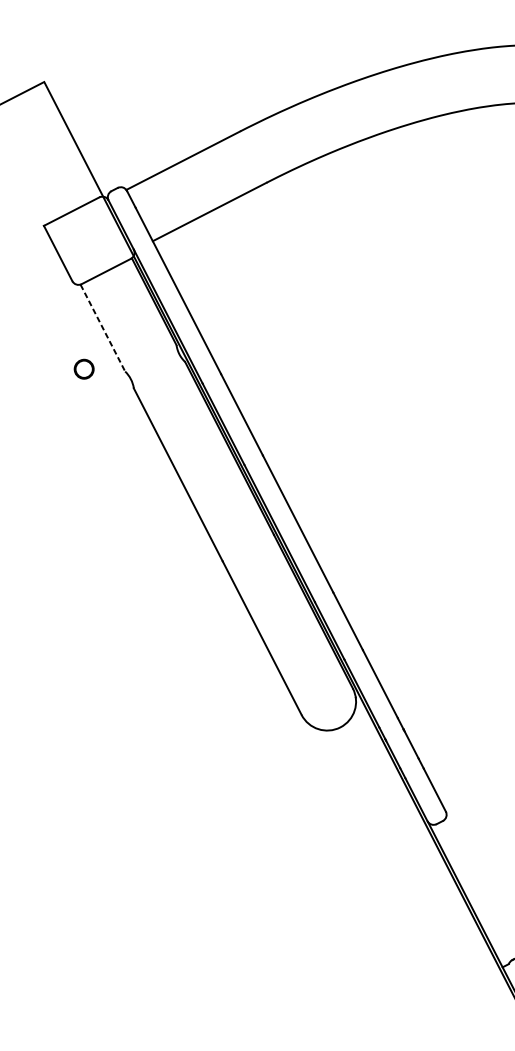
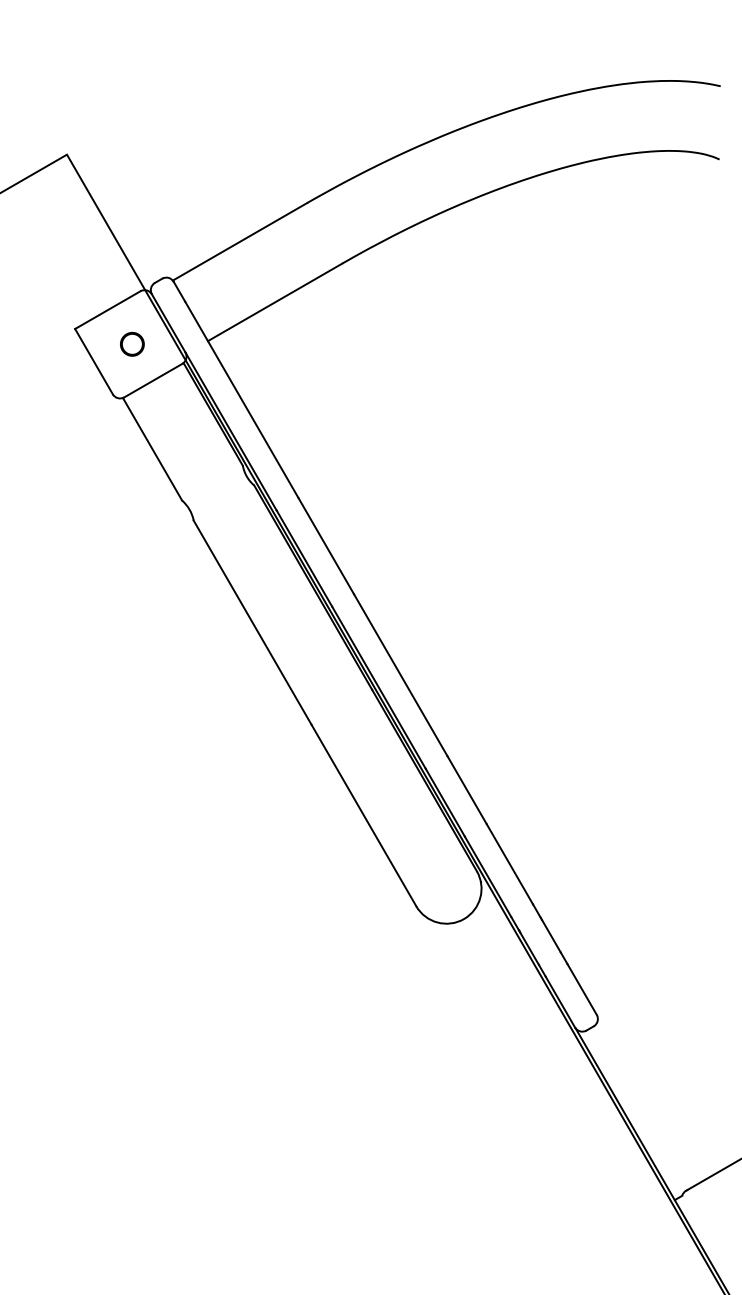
line: (102, 328) -> (152, 449), dashed -> solid
circle: (84, 368) -> (132, 343), moved

